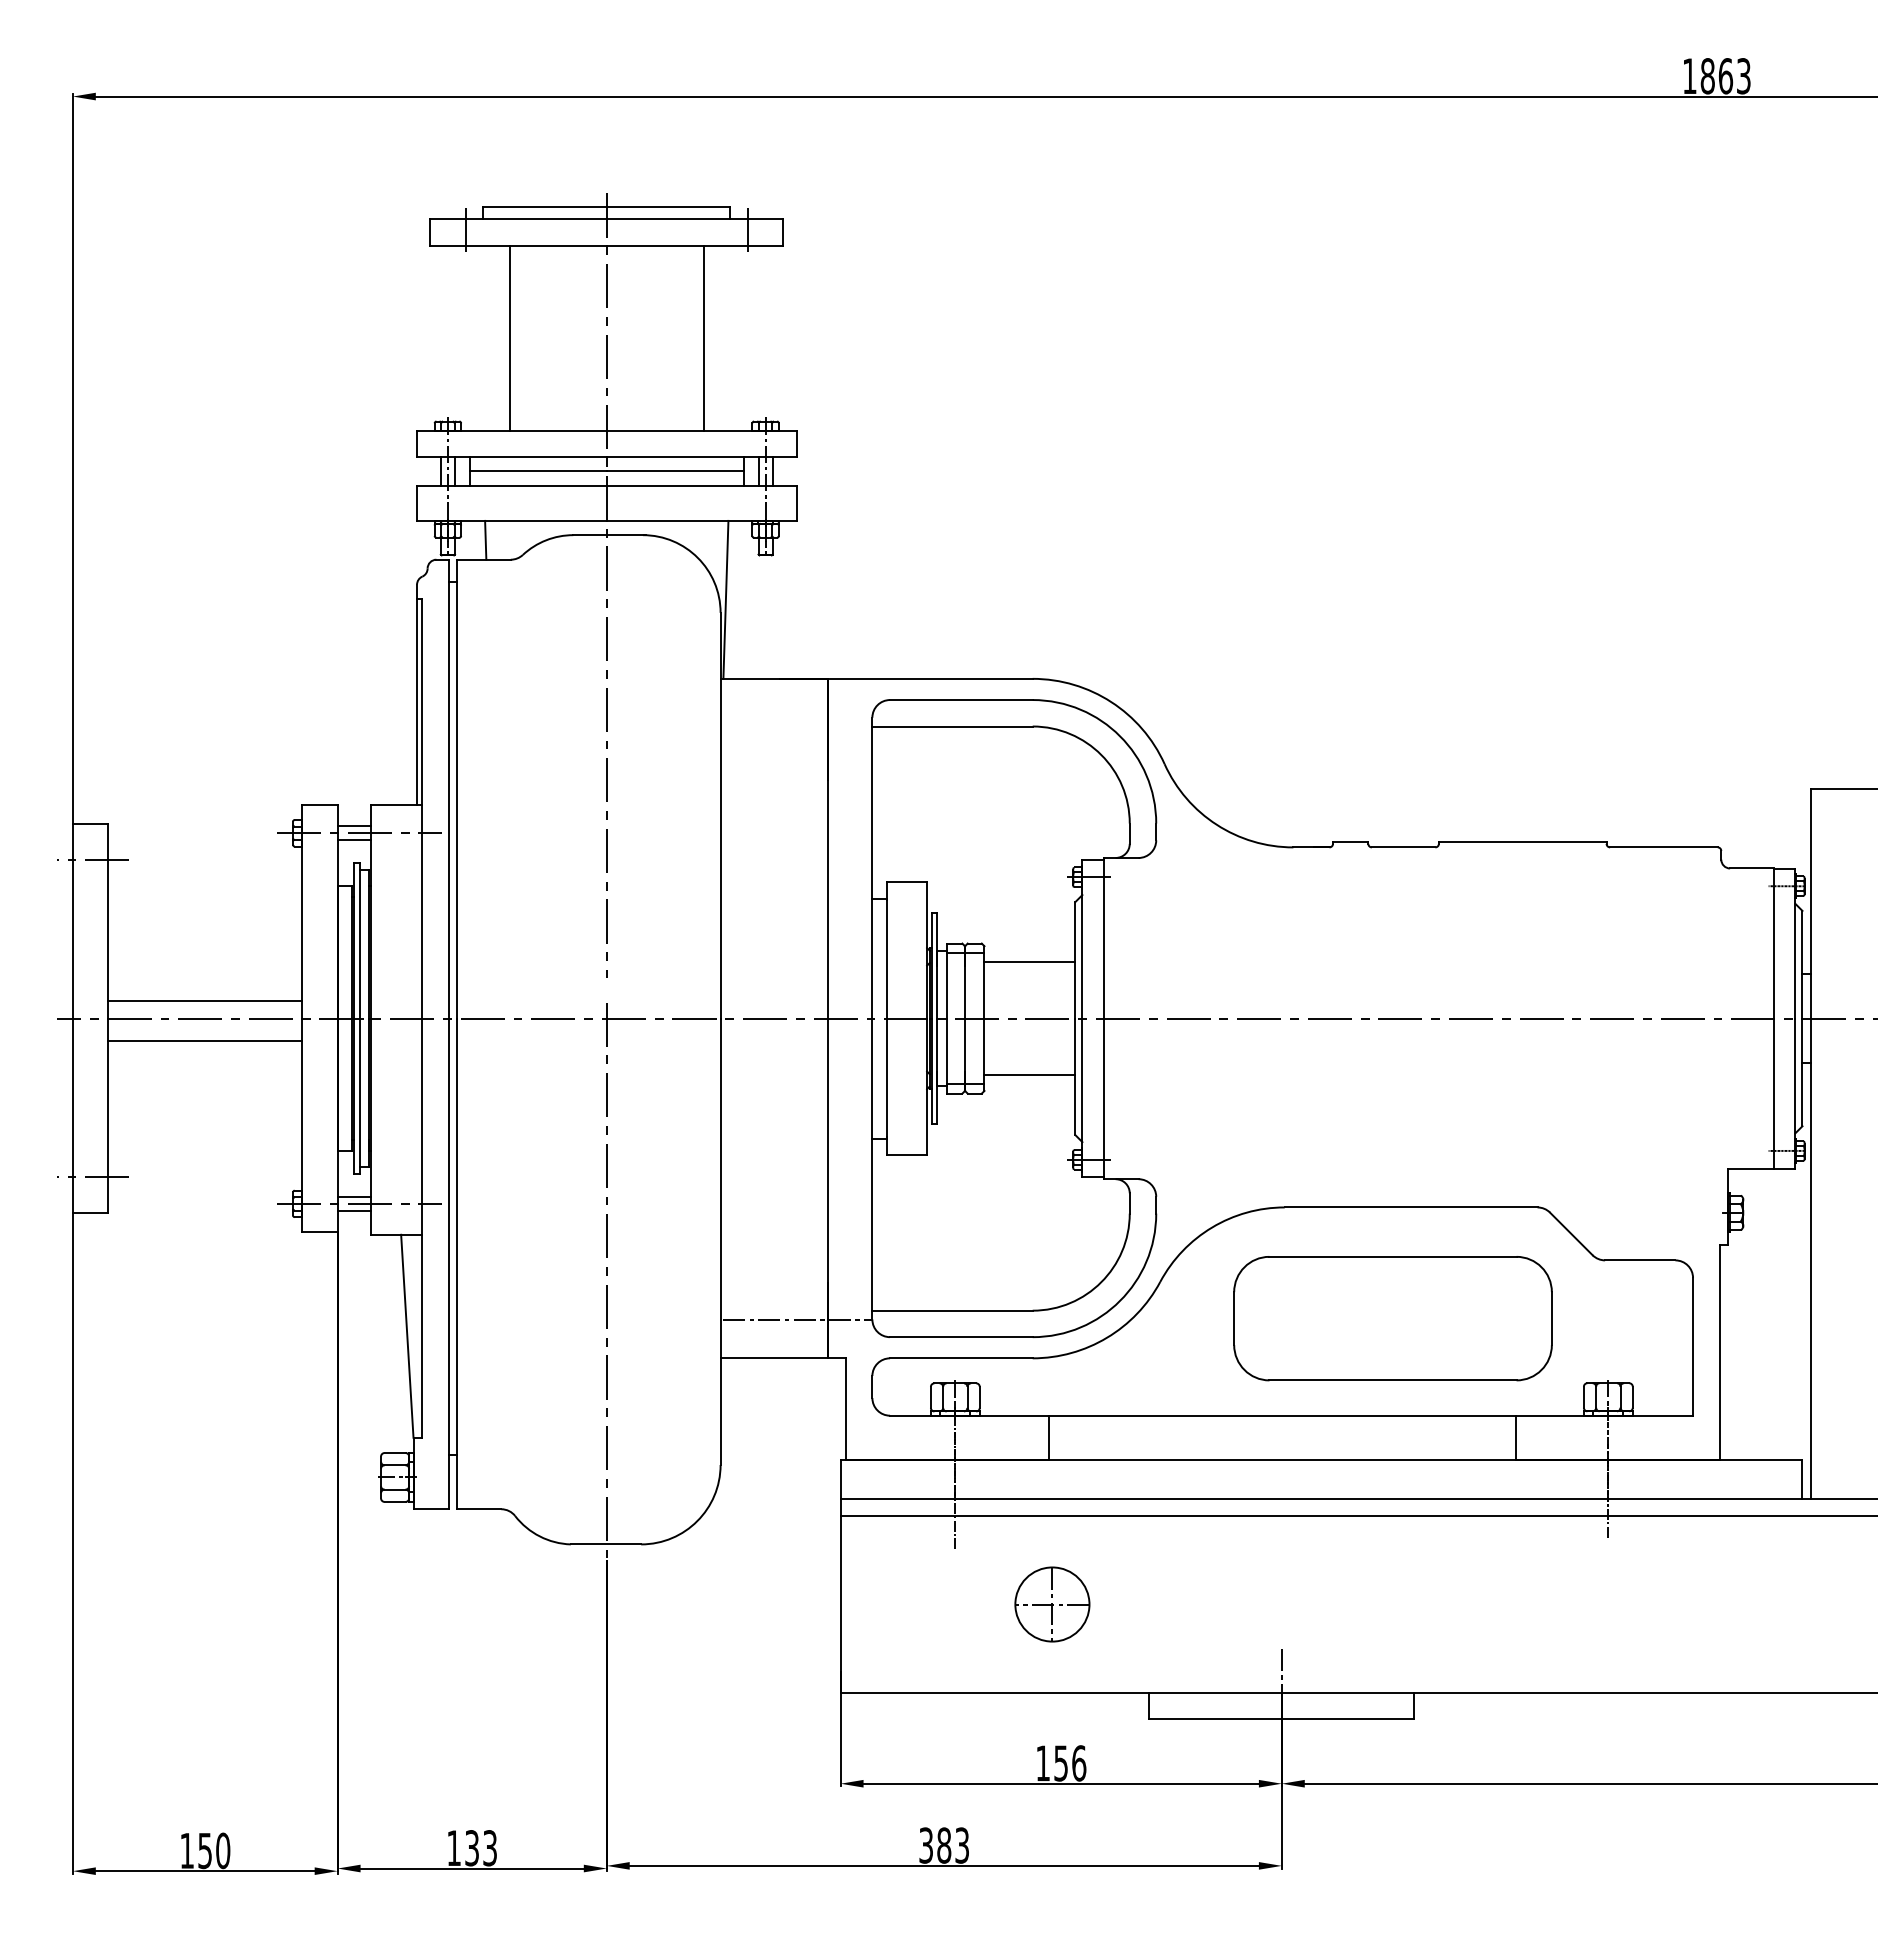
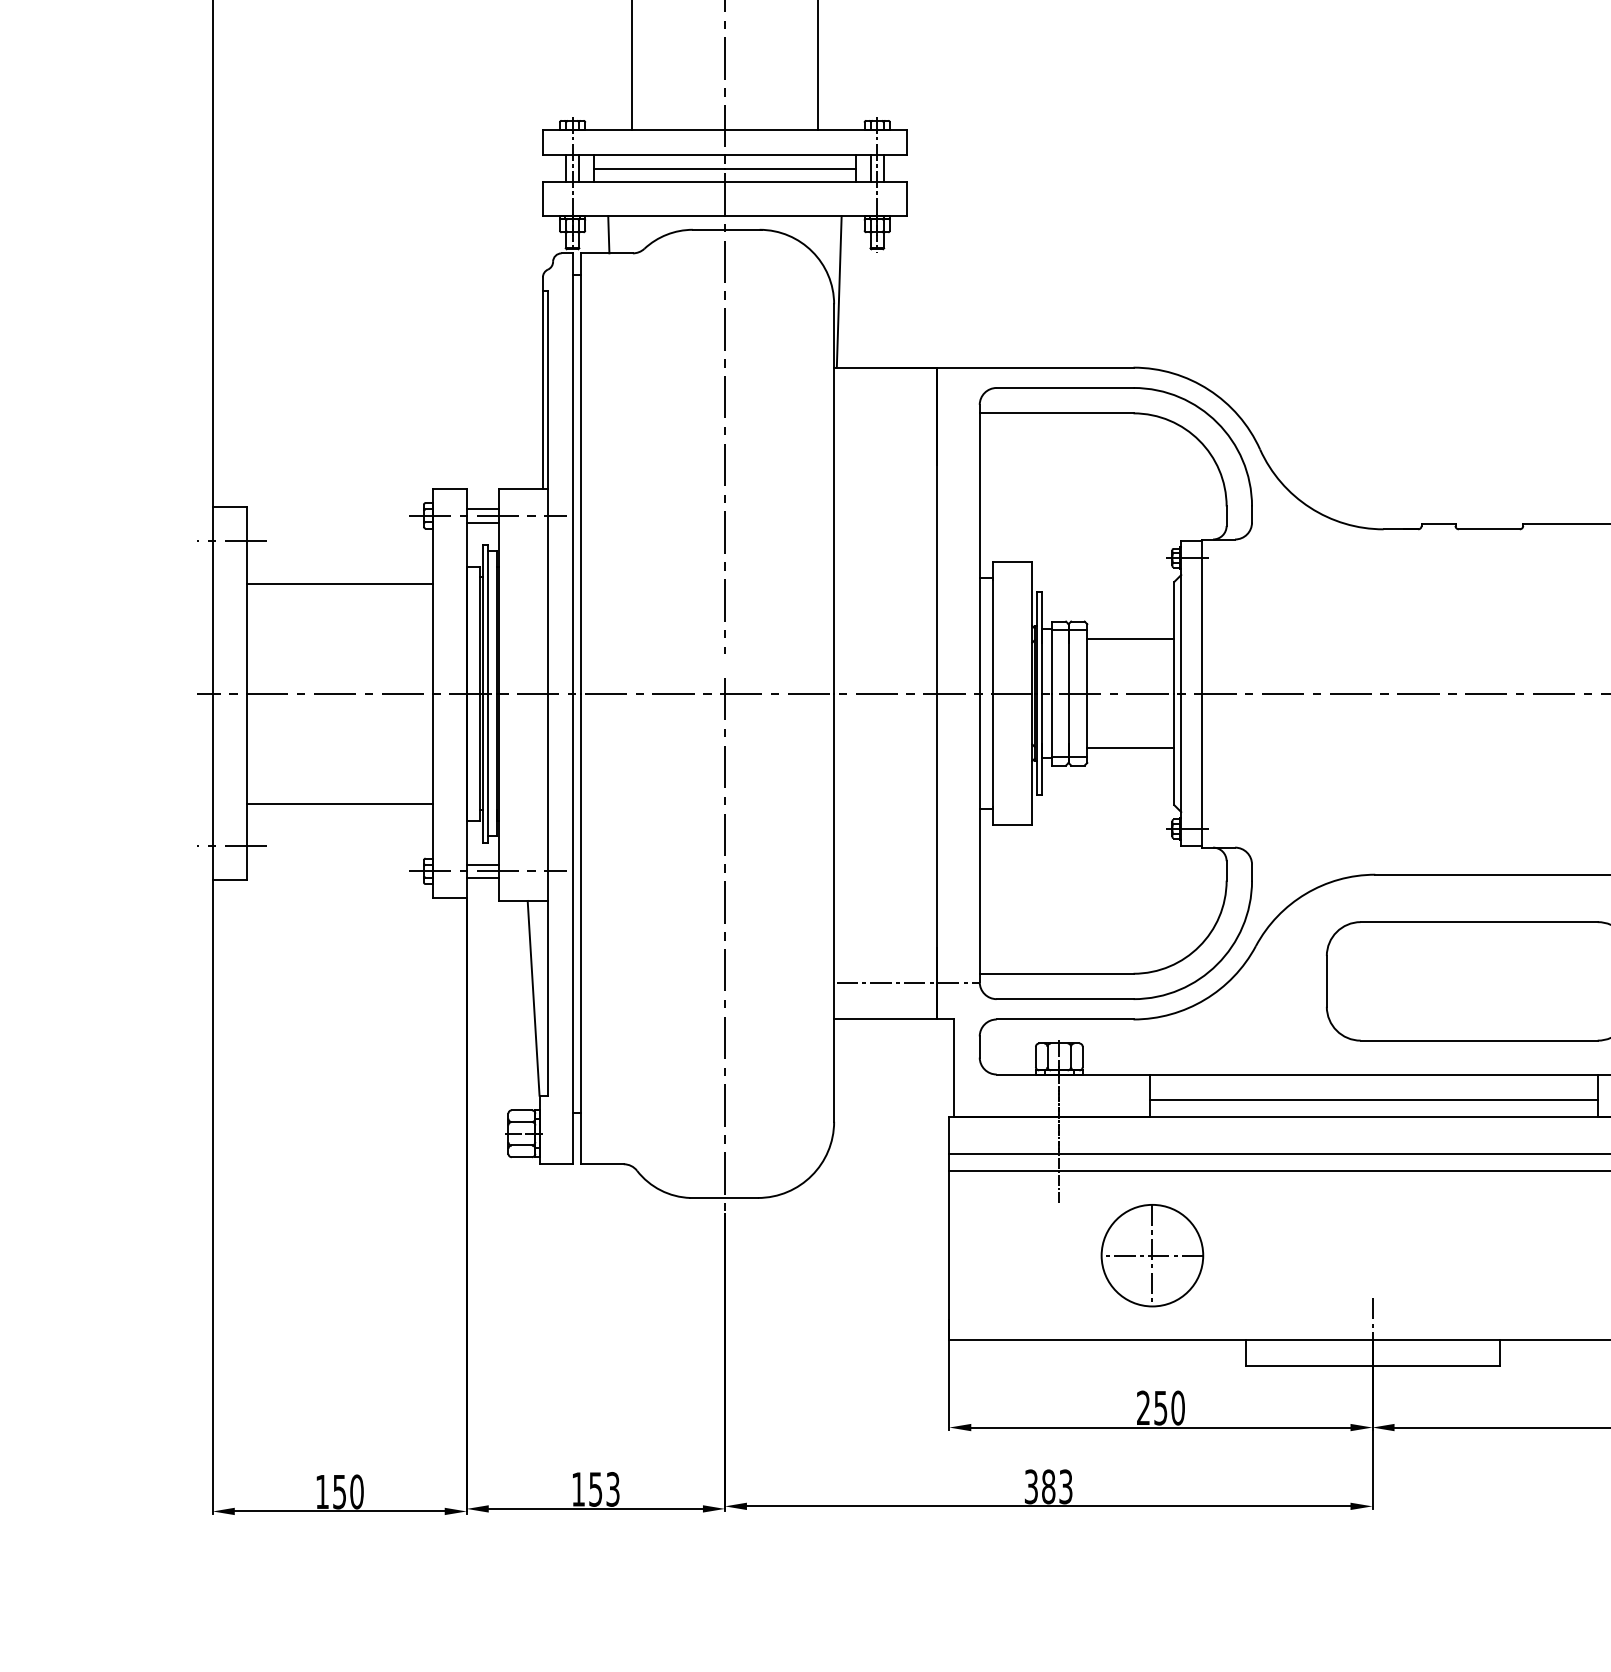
line: (205, 1000) -> (339, 583), moved
line: (205, 1041) -> (339, 803), moved
line: (1282, 1442) -> (1373, 1100), added
part: (1052, 1604) -> (1152, 1255), size x1.43
text: (1061, 1763) -> (1161, 1408), 156 -> 250
text: (471, 1847) -> (595, 1488), 133 -> 153

